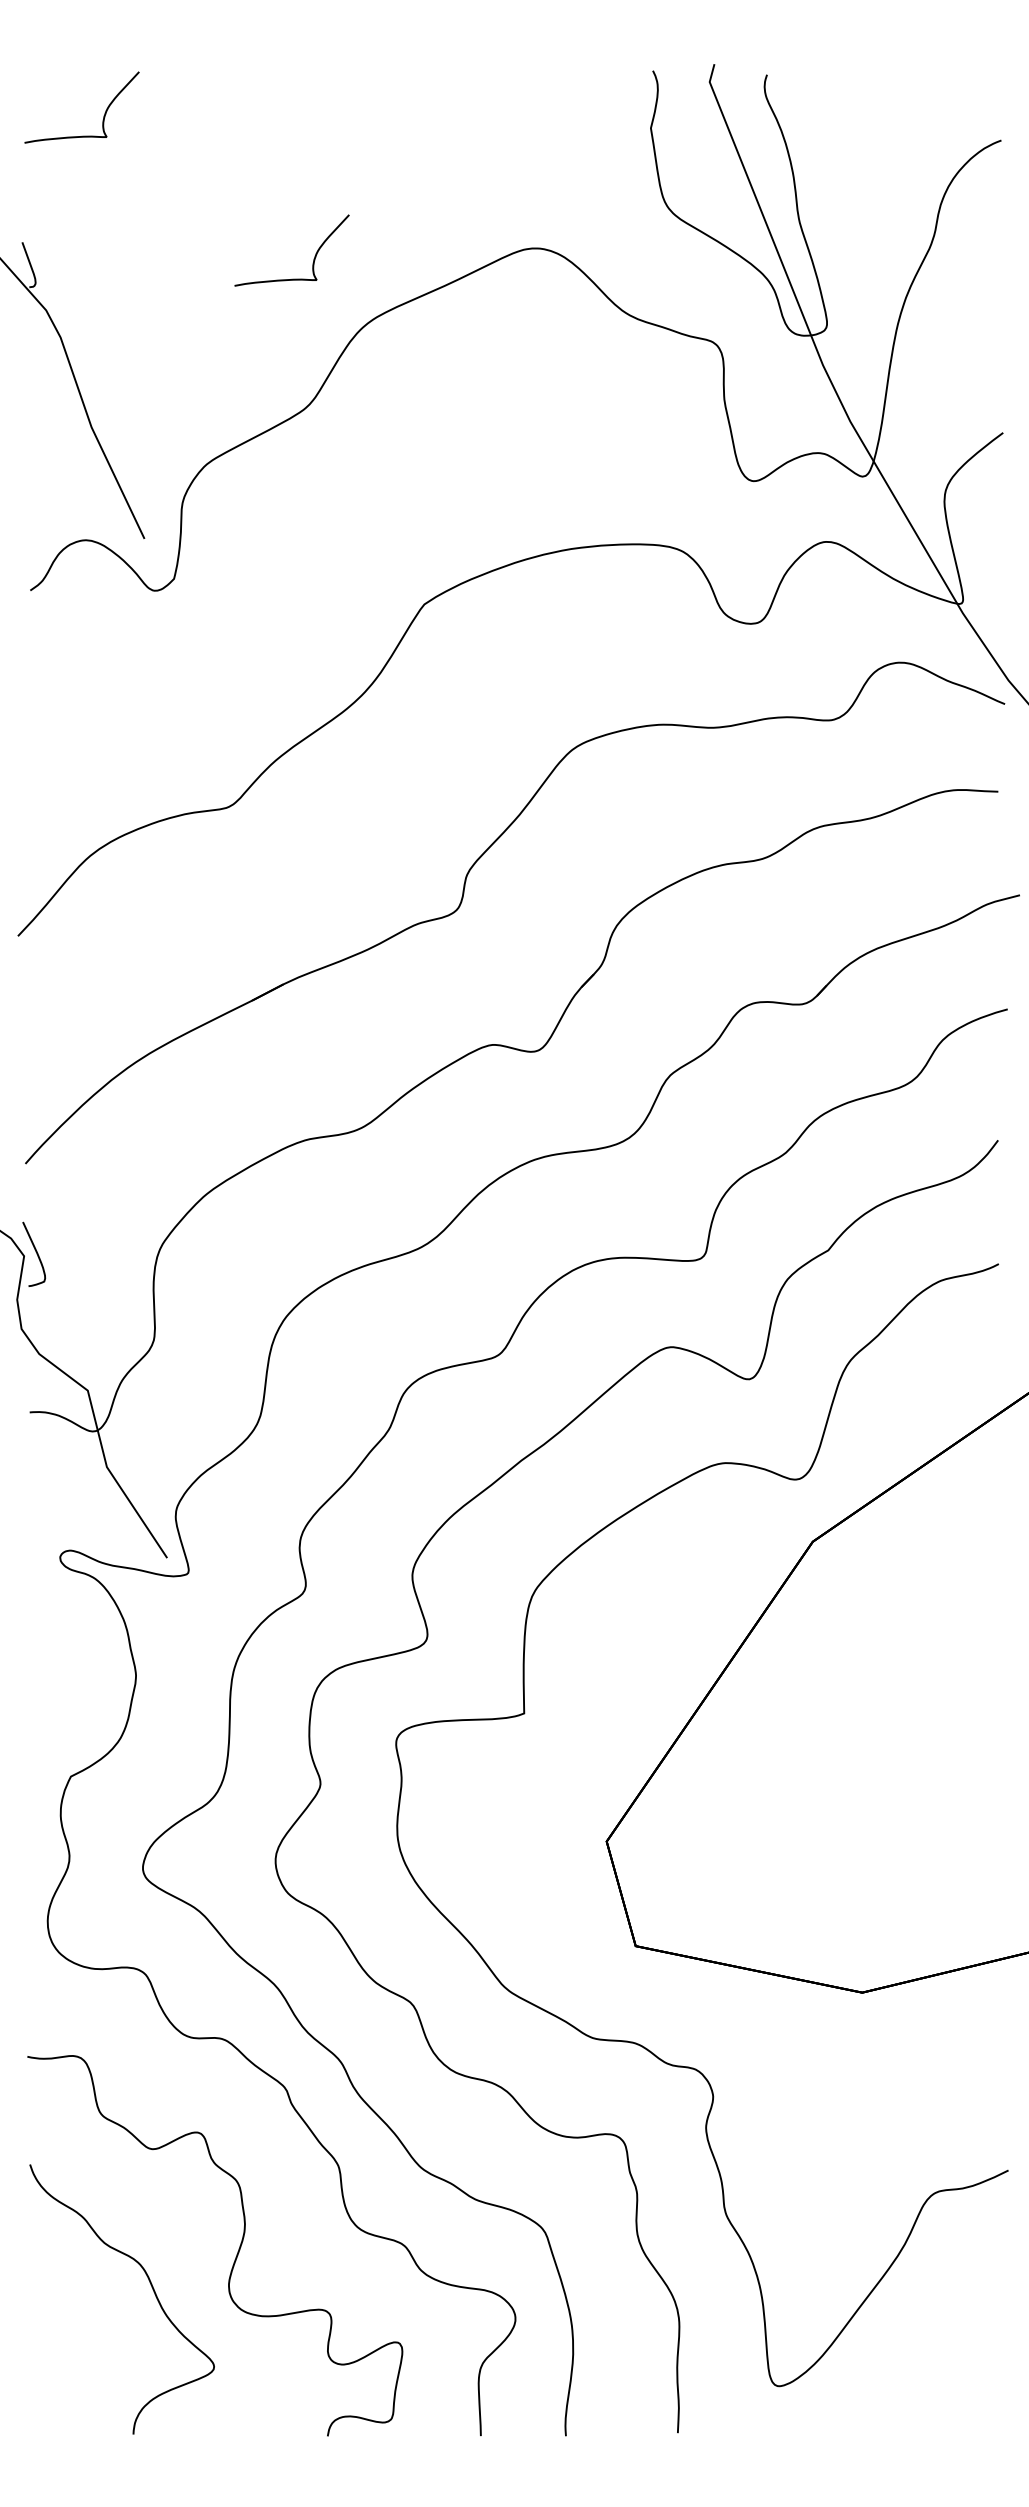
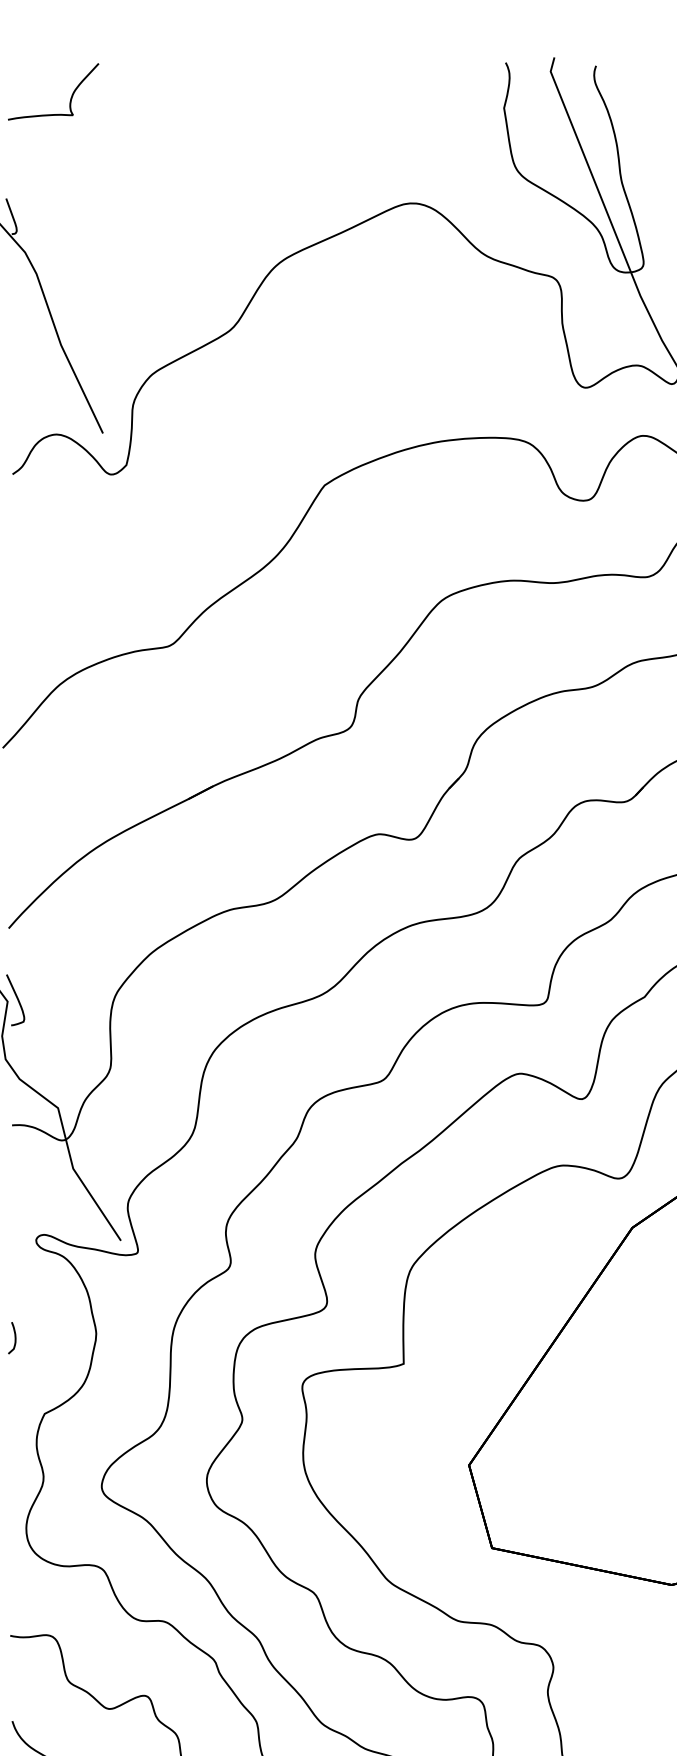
curve: (313, 258) -> (236, 211), removed
curve: (33, 1680) -> (15, 1337), added

